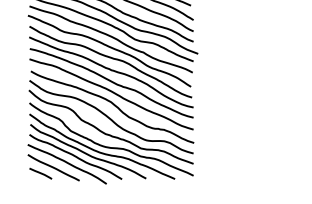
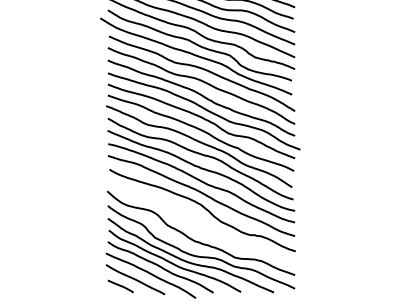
curve: (109, 117) -> (199, 222), removed

